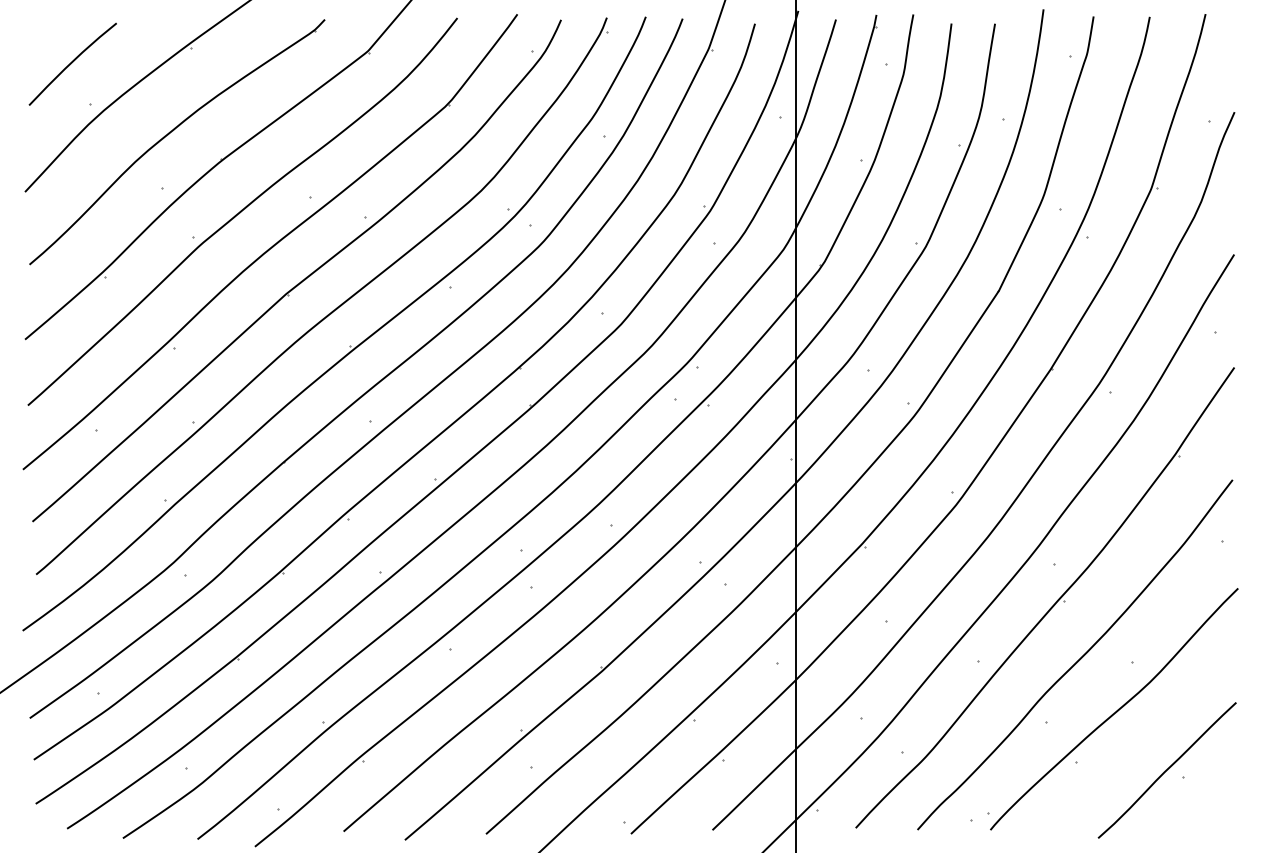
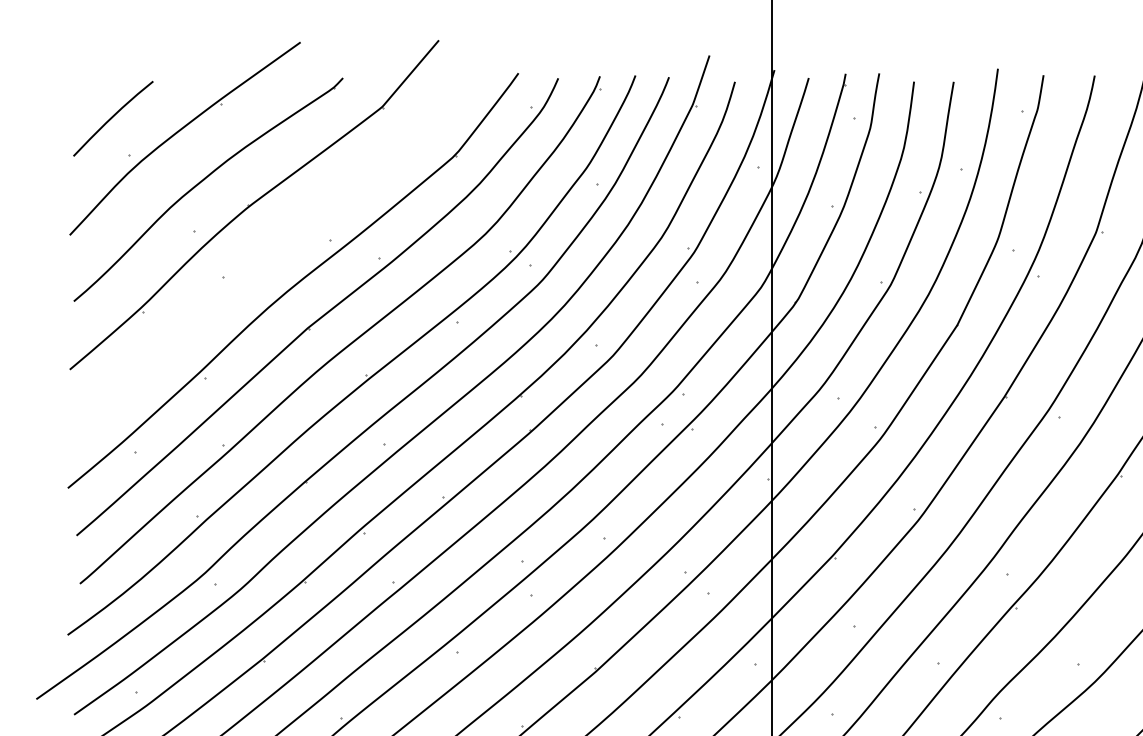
curve: (242, 211) -> (267, 252), removed

